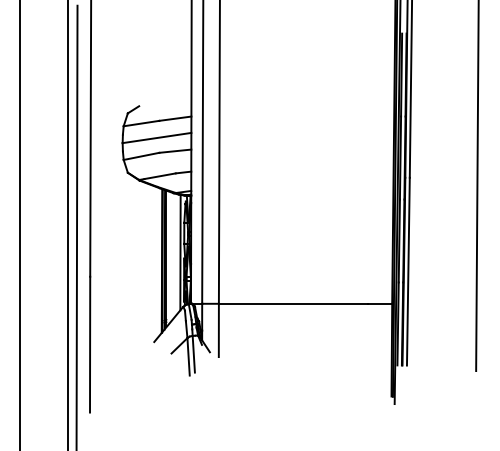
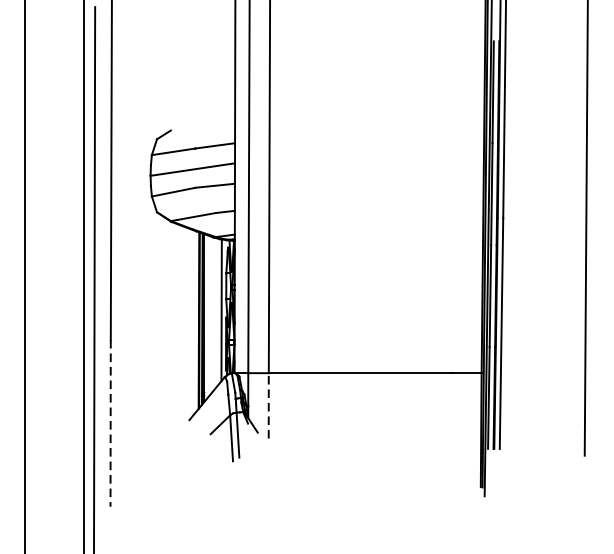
line: (218, 330) -> (268, 405), solid -> dashed
line: (90, 344) -> (111, 423), solid -> dashed

